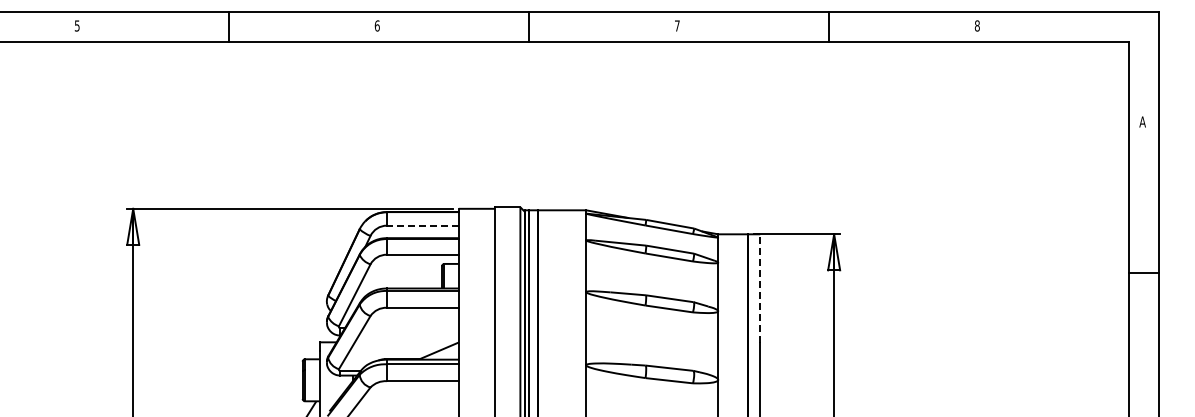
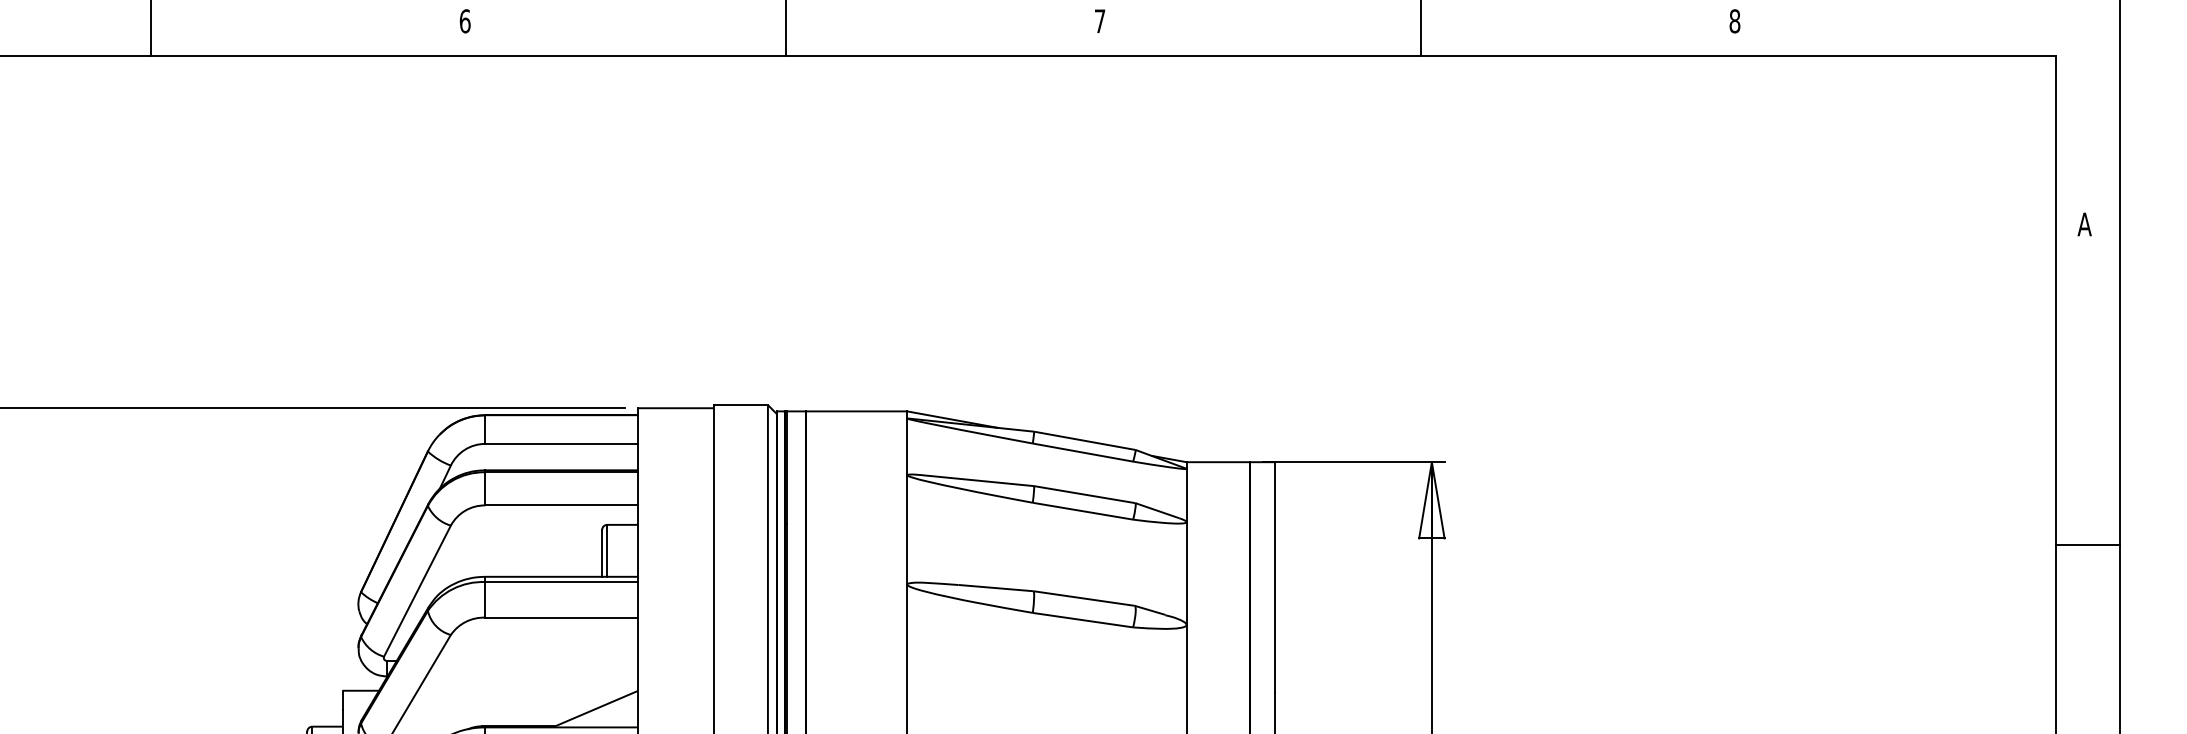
line: (422, 225) -> (560, 443), dashed -> solid
line: (760, 288) -> (1276, 576), dashed -> solid

